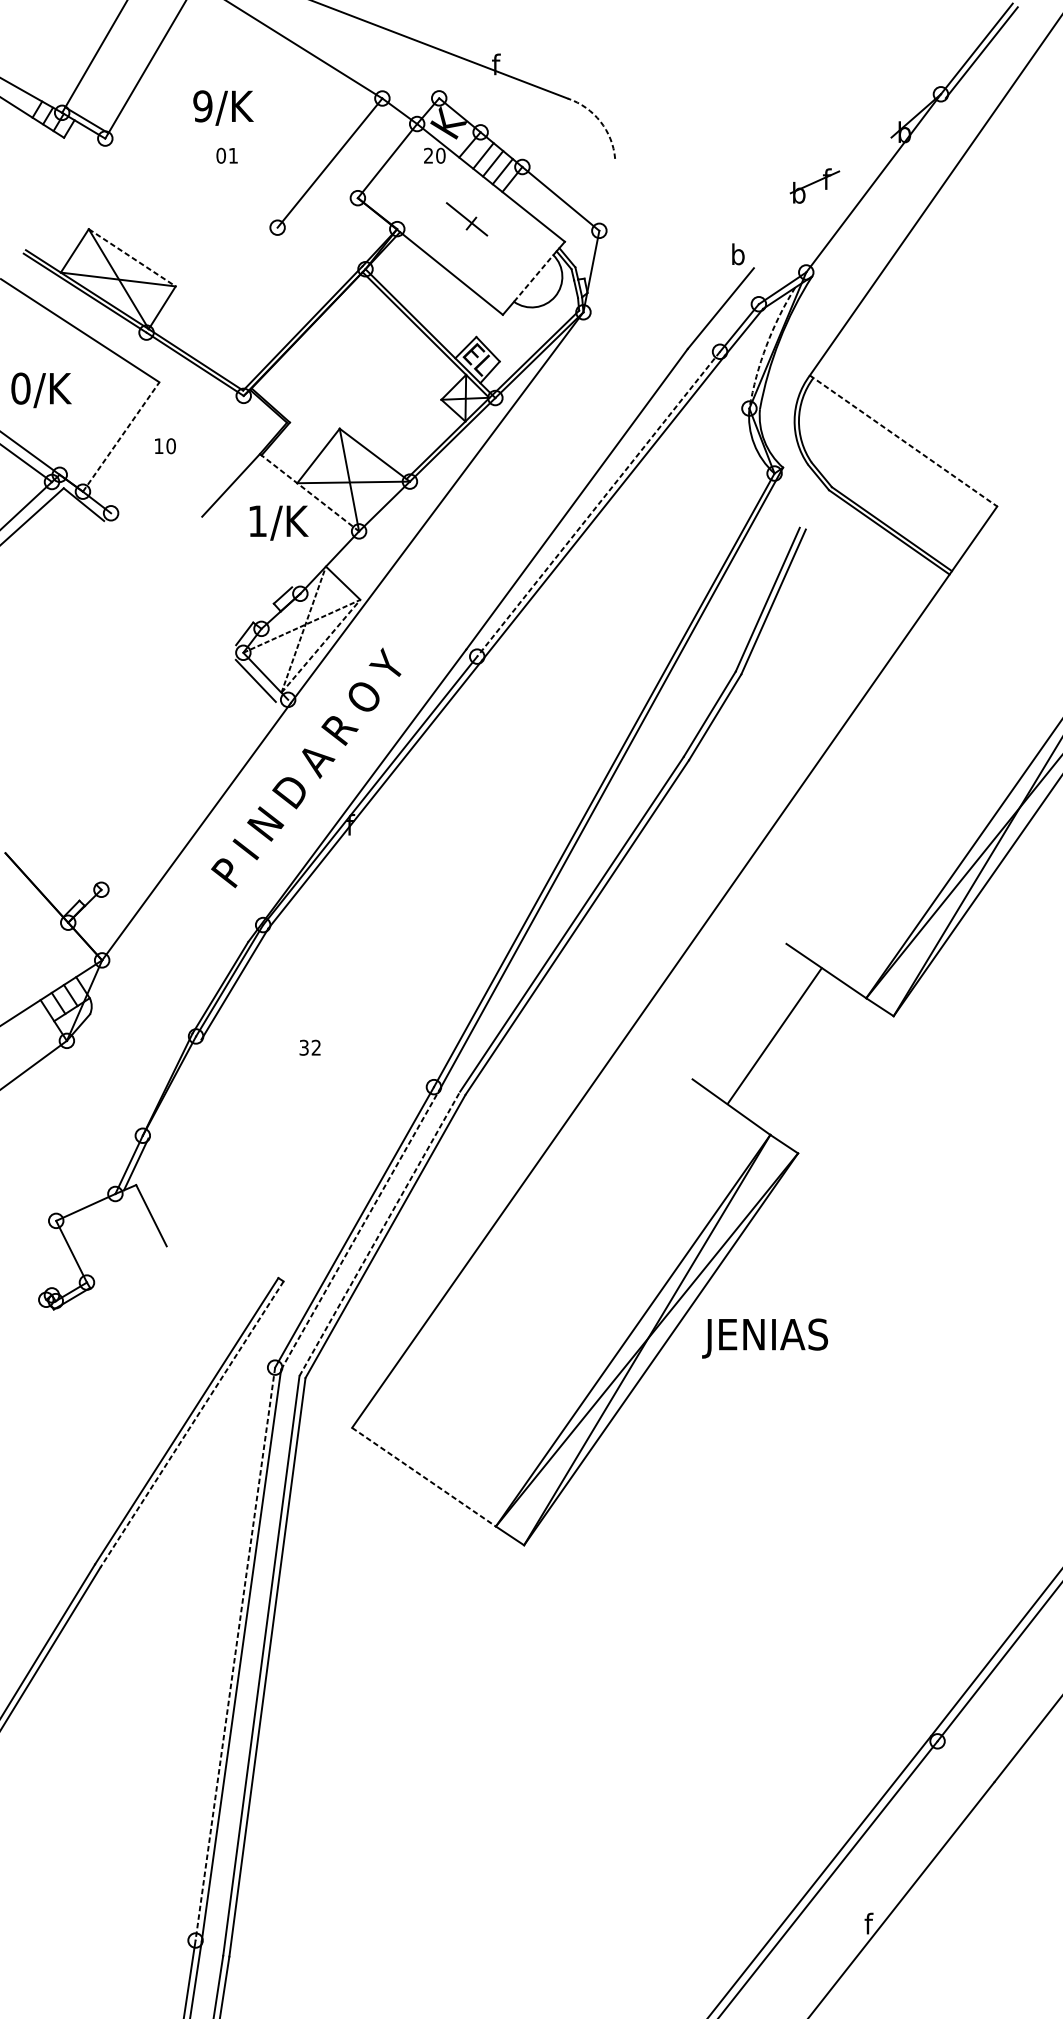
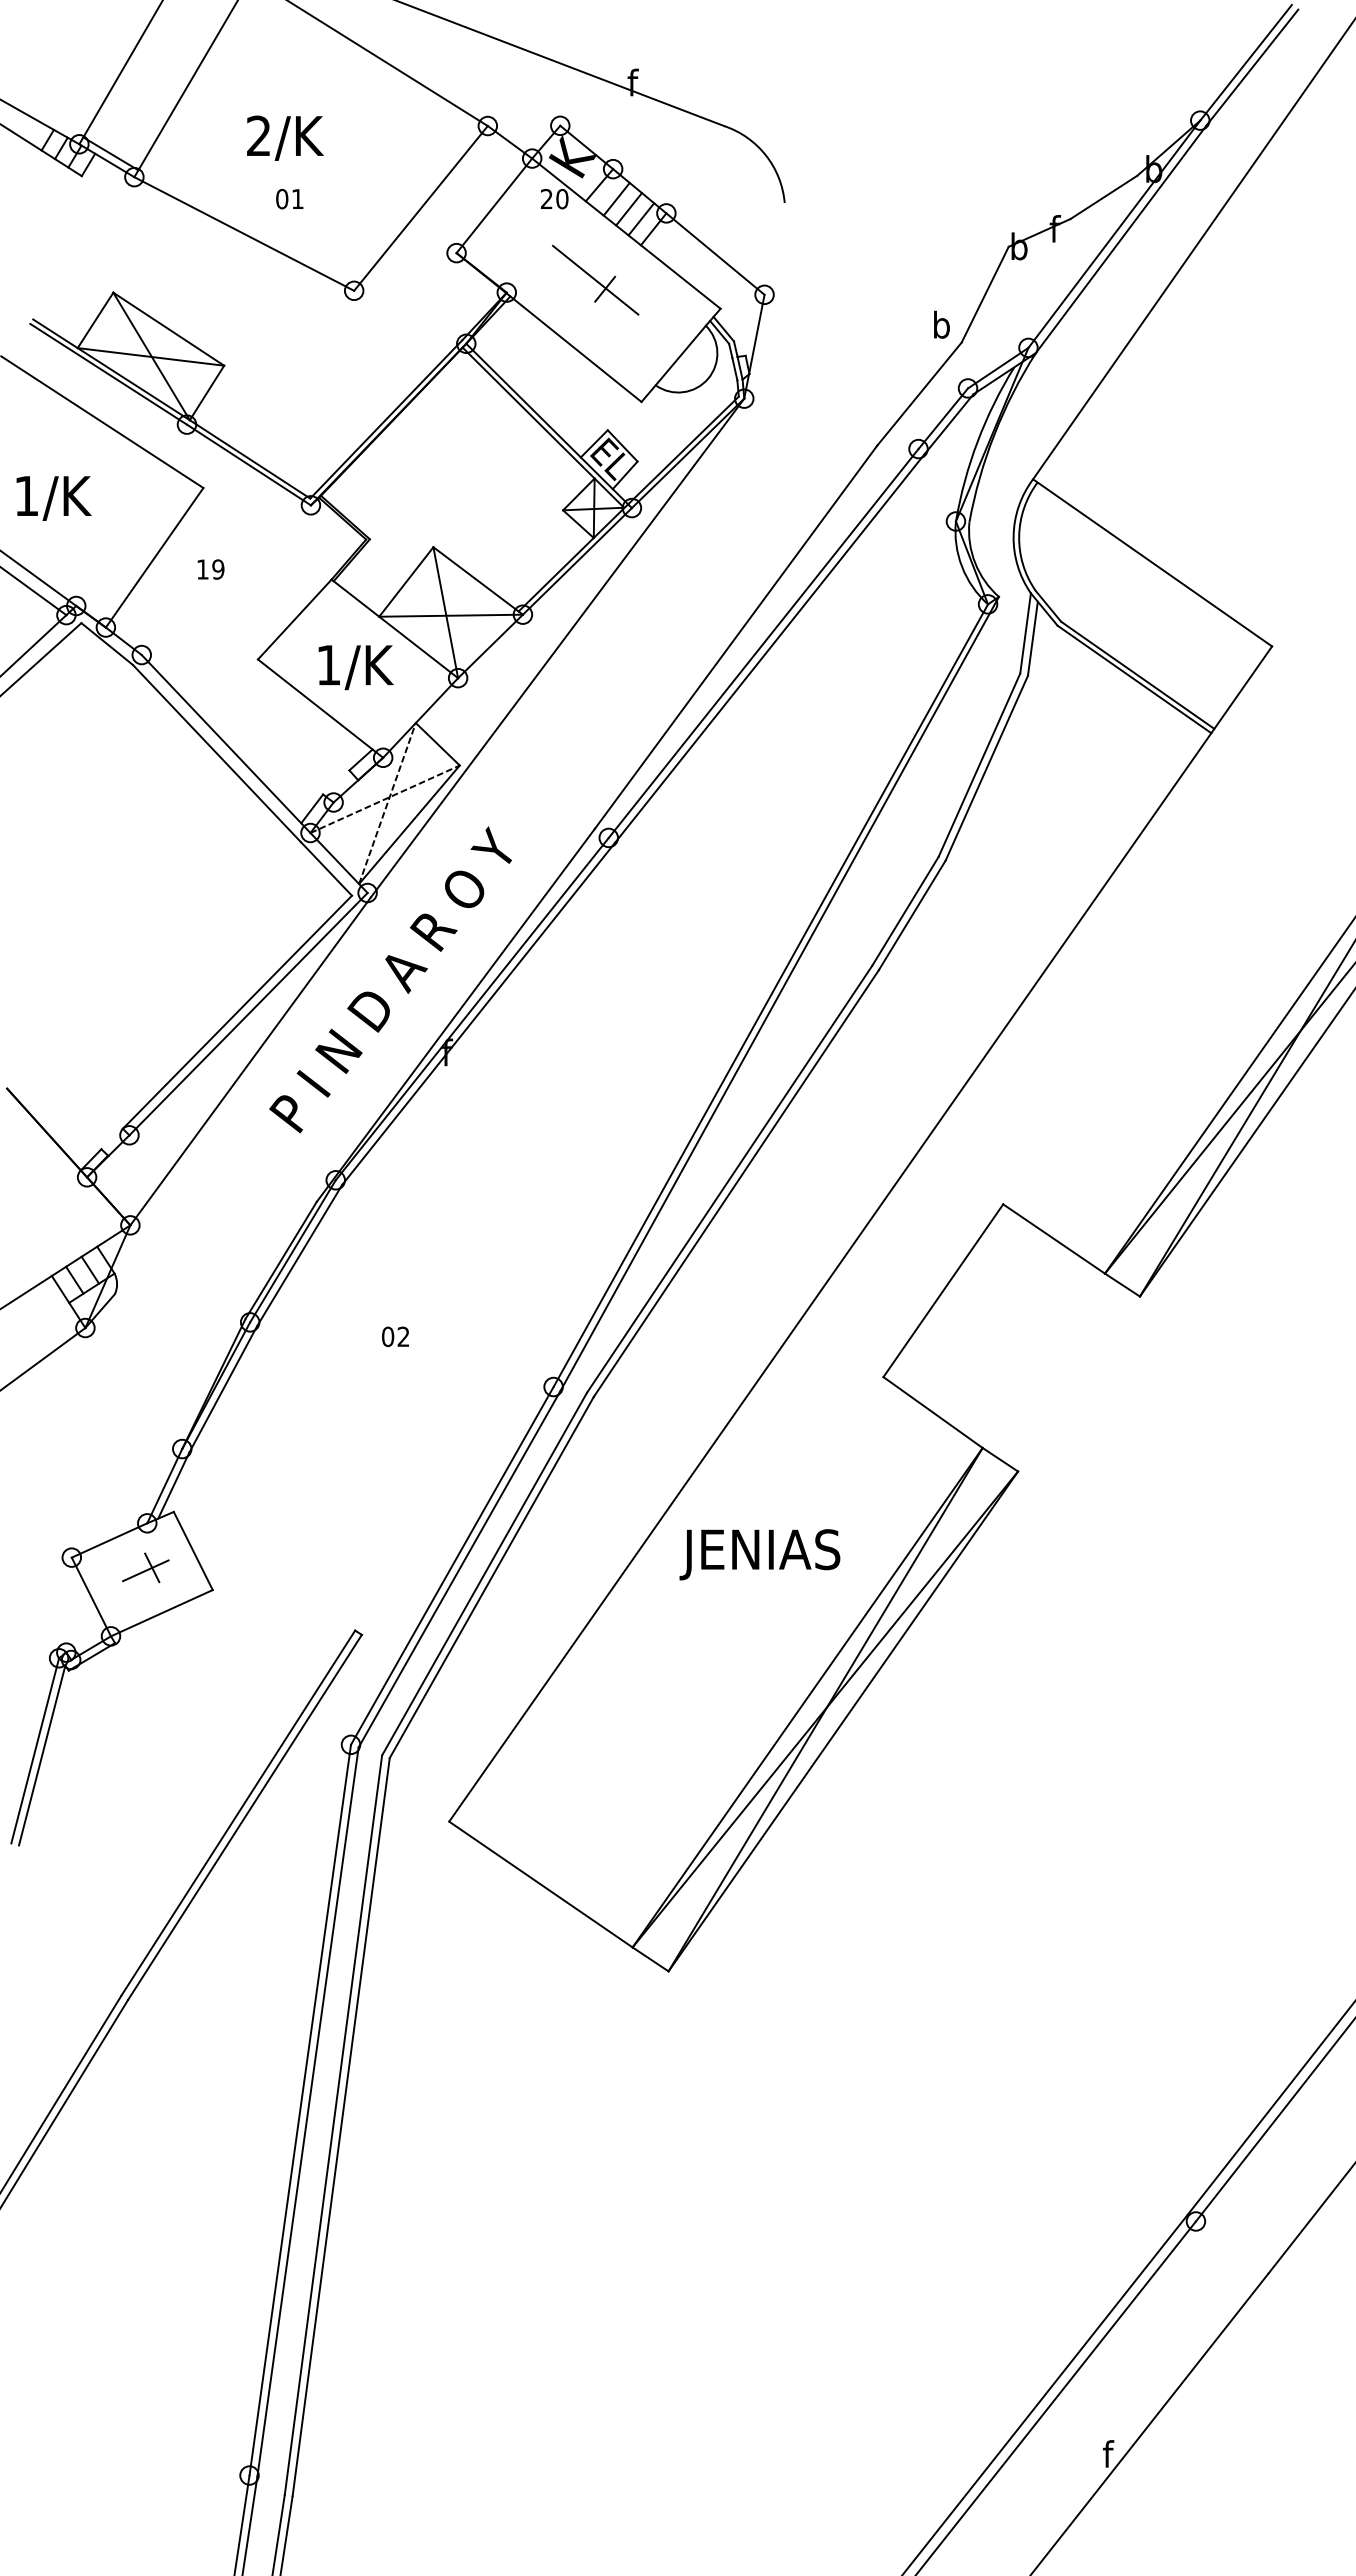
text: (202, 105) -> (258, 135), 9/K -> 2/K
arc: (600, 121) -> (766, 155), dashed -> solid
line: (865, 154) -> (1103, 197), added
line: (191, 182) -> (244, 233), added
line: (878, 187) -> (1120, 239), added
part: (466, 218) -> (595, 279), size x1.67
line: (771, 230) -> (984, 294), added
line: (132, 258) -> (169, 329), dashed -> solid
line: (533, 278) -> (680, 355), dashed -> solid
arc: (766, 345) -> (977, 441), dashed -> solid
text: (20, 388) -> (26, 495), 0/K -> 1/K
line: (121, 436) -> (154, 557), dashed -> solid
line: (903, 440) -> (1152, 562), dashed -> solid
text: (171, 446) -> (218, 569), 10 -> 19
line: (310, 493) -> (395, 629), dashed -> solid
line: (803, 496) -> (1025, 633), added
line: (809, 500) -> (1032, 638), added
line: (598, 504) -> (763, 643), dashed -> solid
line: (251, 555) -> (320, 708), added
line: (176, 583) -> (225, 744), added
line: (169, 590) -> (216, 753), added
line: (320, 646) -> (409, 824), dashed -> solid
line: (185, 792) -> (236, 1011), added
line: (194, 795) -> (248, 1014), added
line: (774, 1035) -> (943, 1290), moved
text: (304, 1047) -> (388, 1336), 32 -> 02
line: (175, 1089) -> (223, 1389), added
part: (114, 1228) -> (145, 1567), added
line: (360, 1230) -> (459, 1569), dashed -> solid
line: (379, 1233) -> (484, 1573), dashed -> solid
line: (126, 1264) -> (161, 1613), added
text: (764, 1338) -> (759, 1554), moved
line: (27, 1372) -> (35, 1750), added
line: (33, 1376) -> (42, 1755), added
line: (191, 1424) -> (244, 1817), dashed -> solid
line: (424, 1477) -> (541, 1884), dashed -> solid
line: (235, 1654) -> (300, 2110), dashed -> solid

